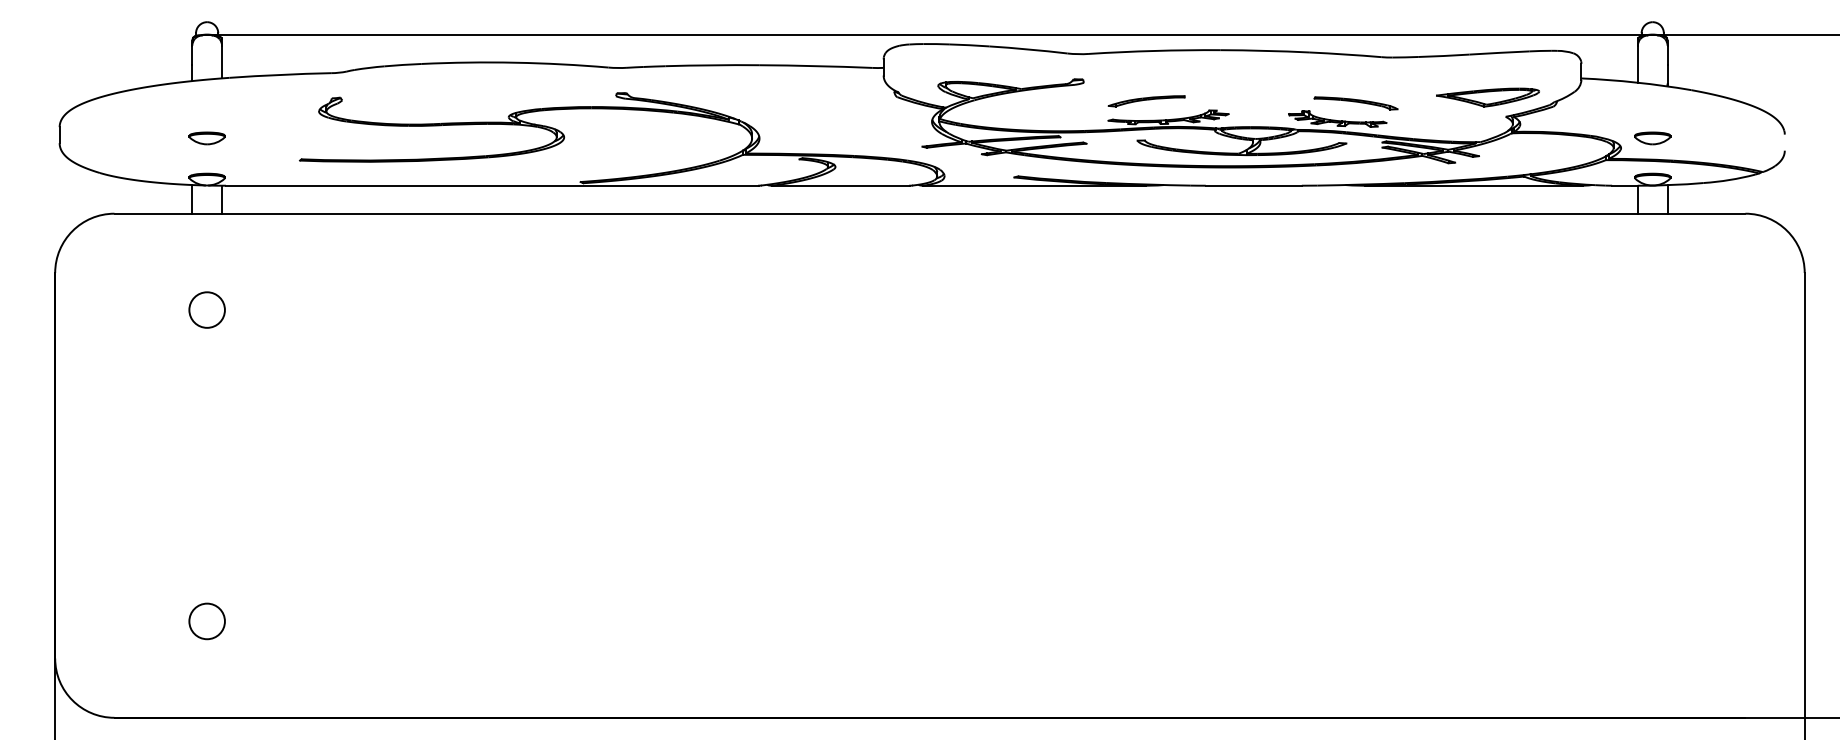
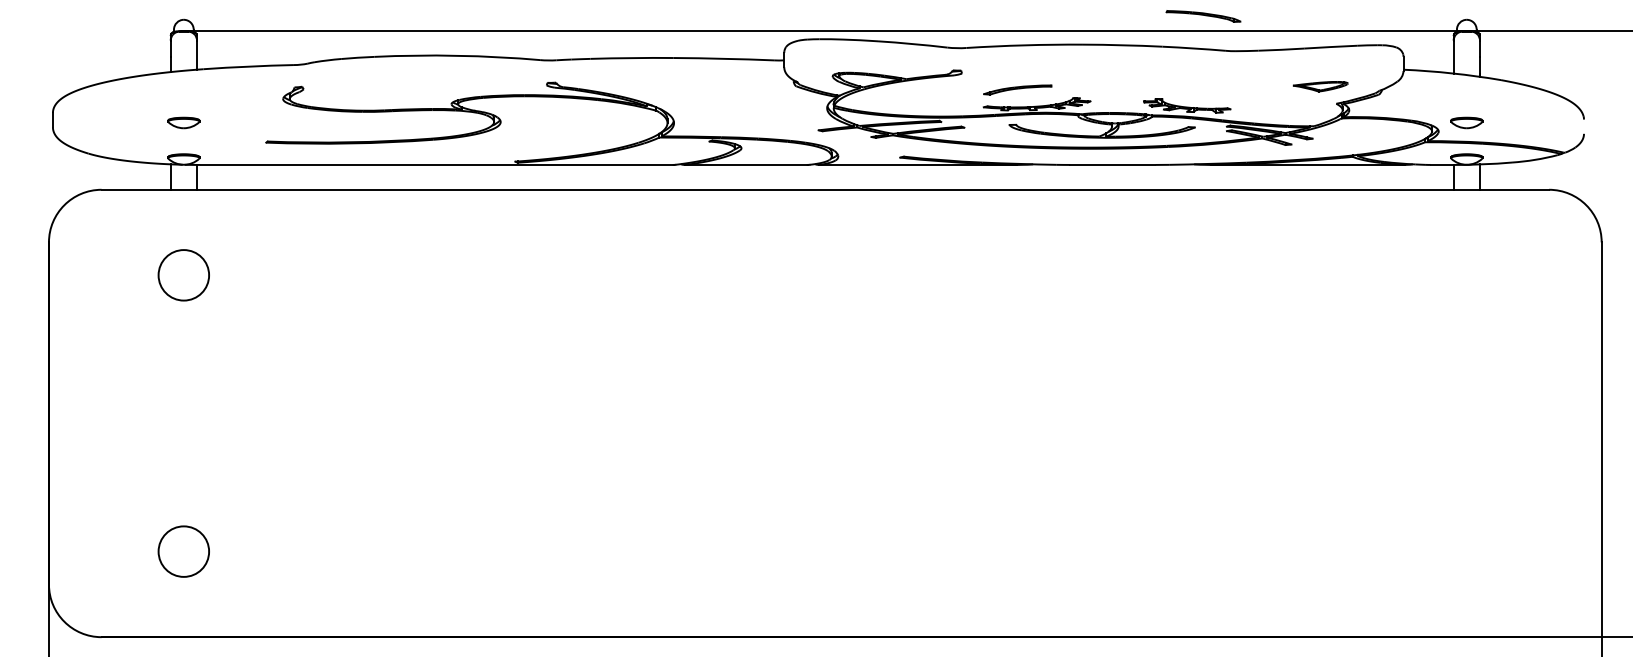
part: (1487, 97) -> (1320, 86), size x0.6
part: (1355, 103) -> (1203, 16), moved
circle: (206, 309) -> (183, 274), size x1.6
circle: (206, 621) -> (183, 551), size x1.6

